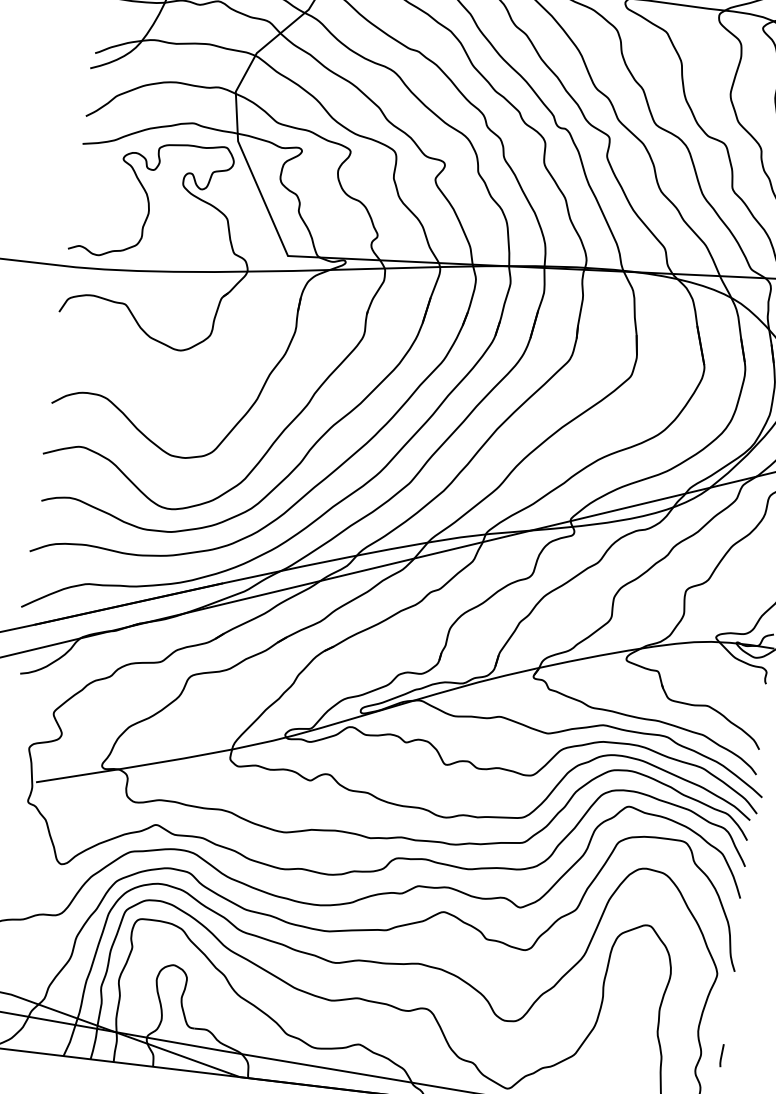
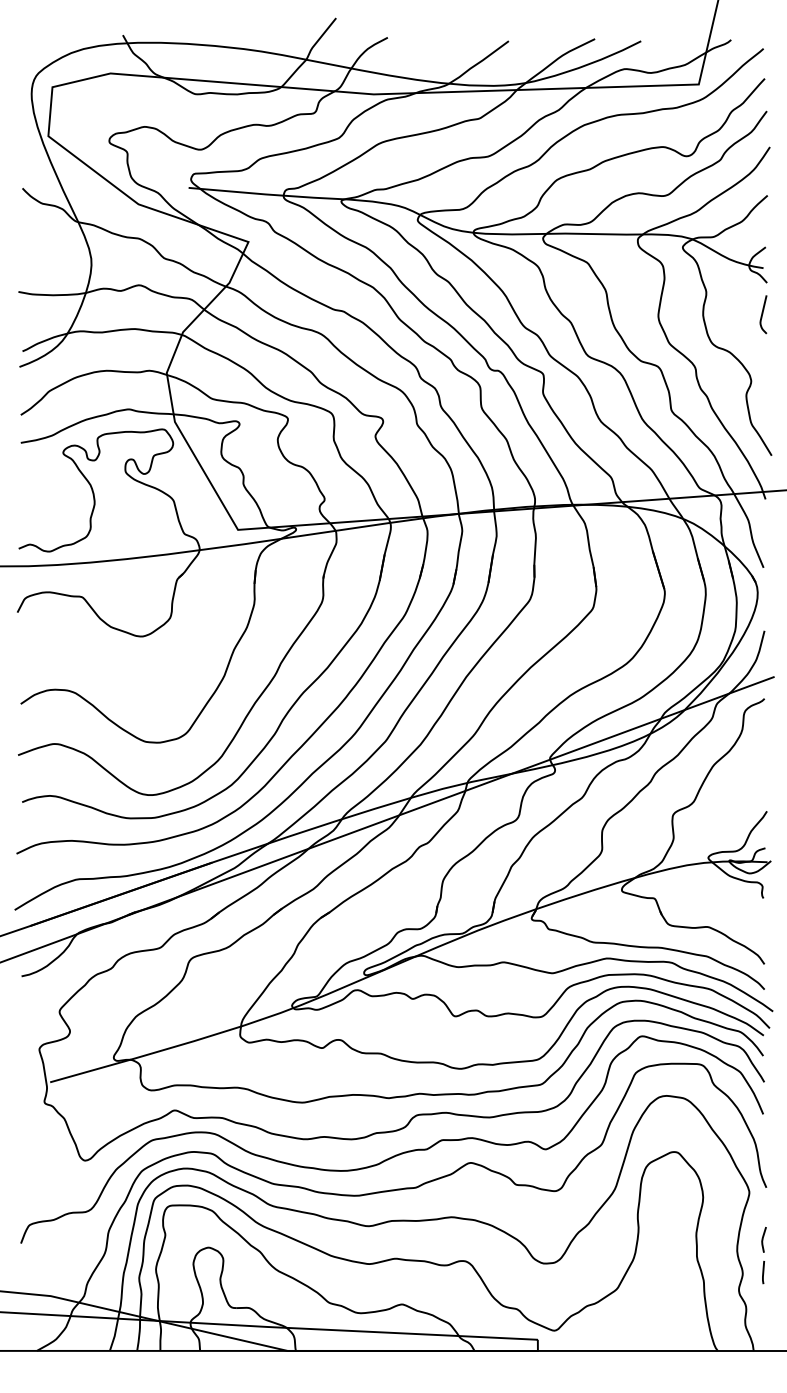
line: (725, 1022) -> (763, 1239), added

